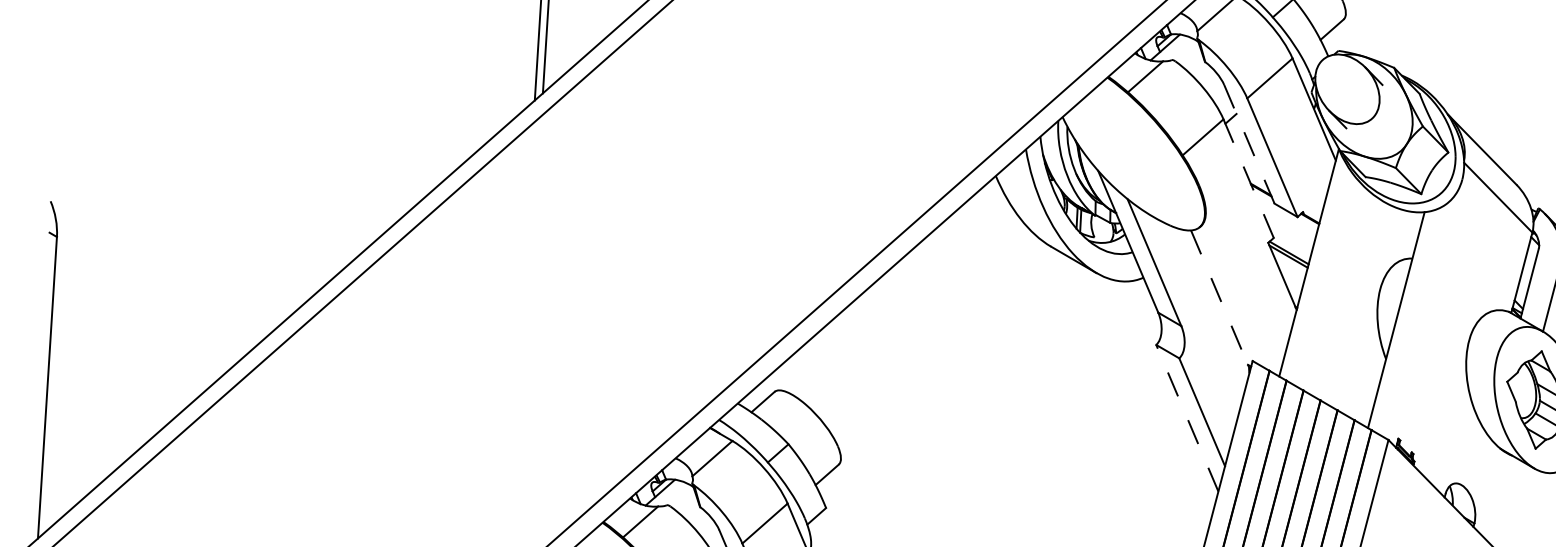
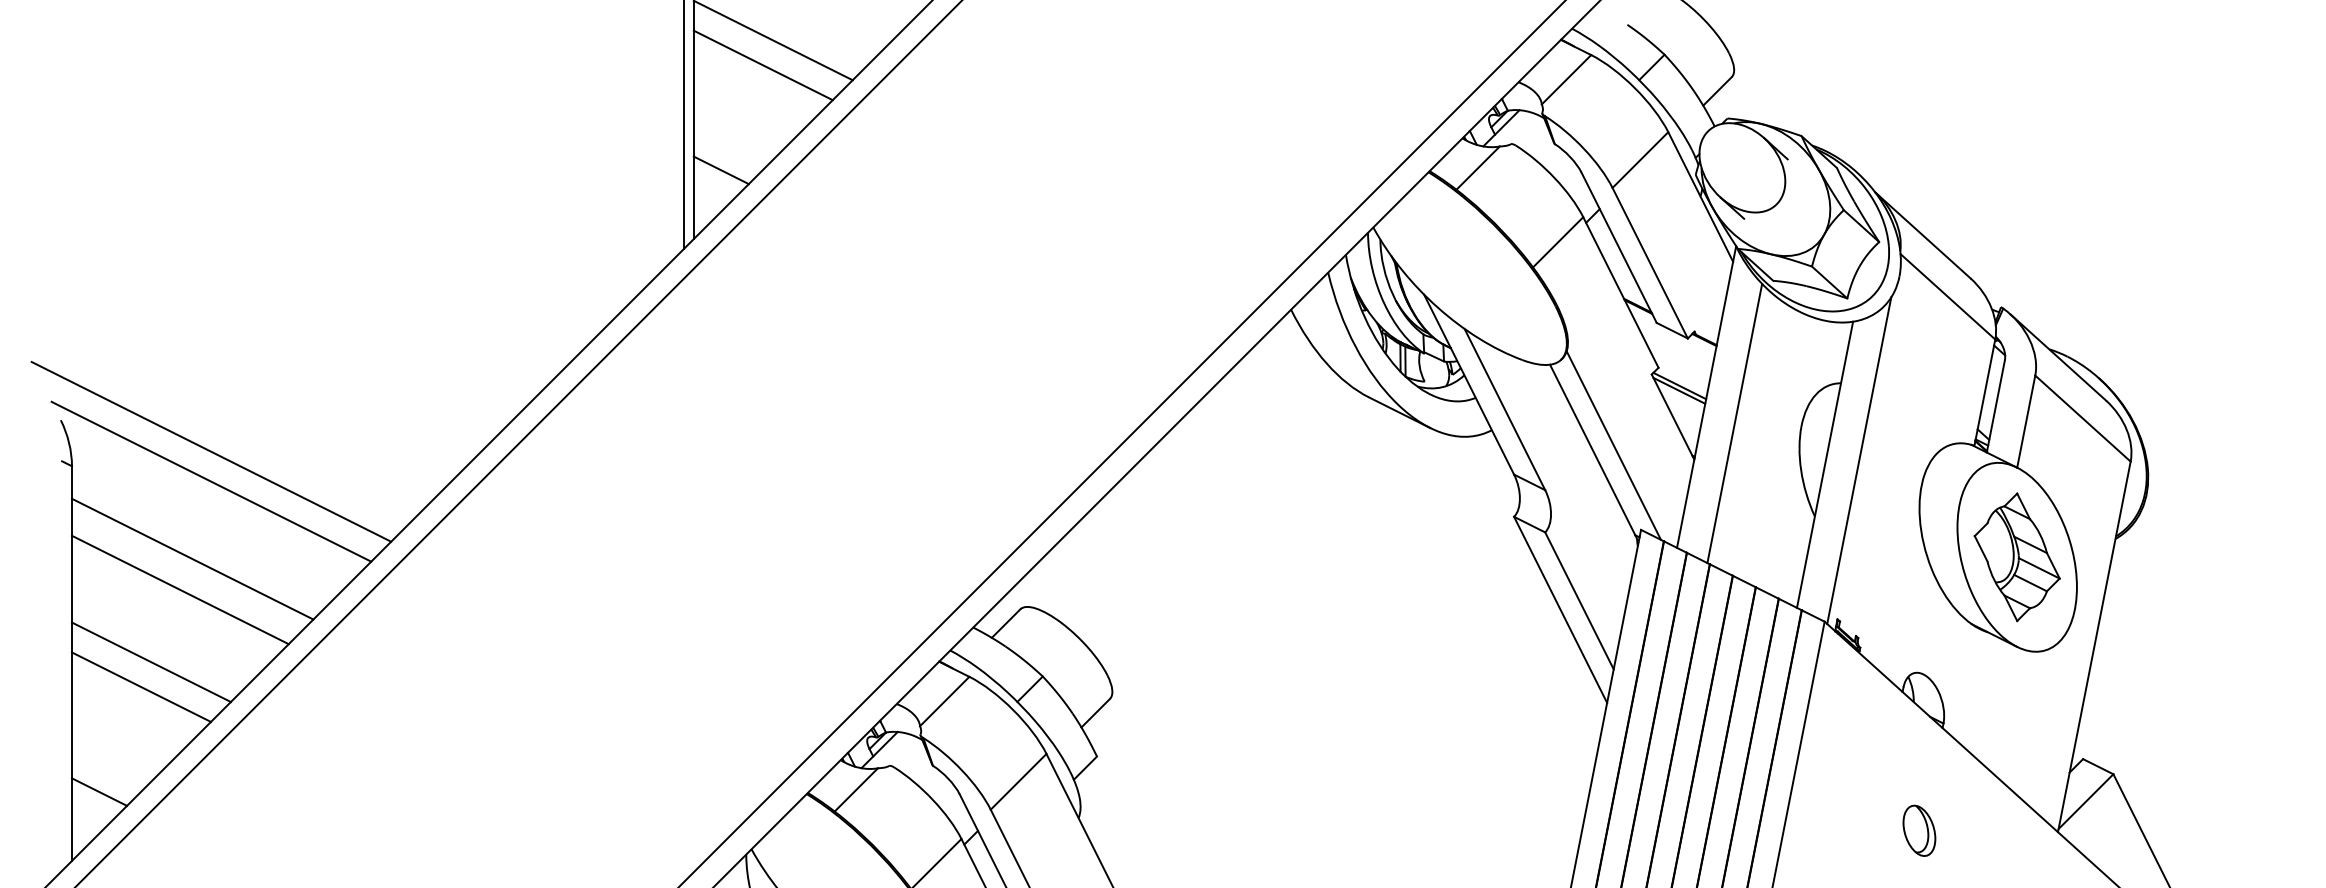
line: (566, 42) -> (720, 170), added
line: (1248, 144) -> (1618, 247), dashed -> solid
line: (1248, 178) -> (1620, 292), dashed -> solid
line: (164, 232) -> (211, 451), added
line: (162, 255) -> (211, 481), added
line: (1329, 284) -> (1734, 423), added
line: (1235, 295) -> (1613, 445), added
line: (1219, 298) -> (1592, 450), dashed -> solid
line: (144, 313) -> (192, 558), added
line: (1422, 318) -> (1859, 460), added
line: (133, 336) -> (179, 589), added
line: (107, 390) -> (150, 662), added
line: (98, 408) -> (140, 686), added
line: (1187, 417) -> (1560, 609), dashed -> solid
line: (62, 486) -> (99, 791), added

